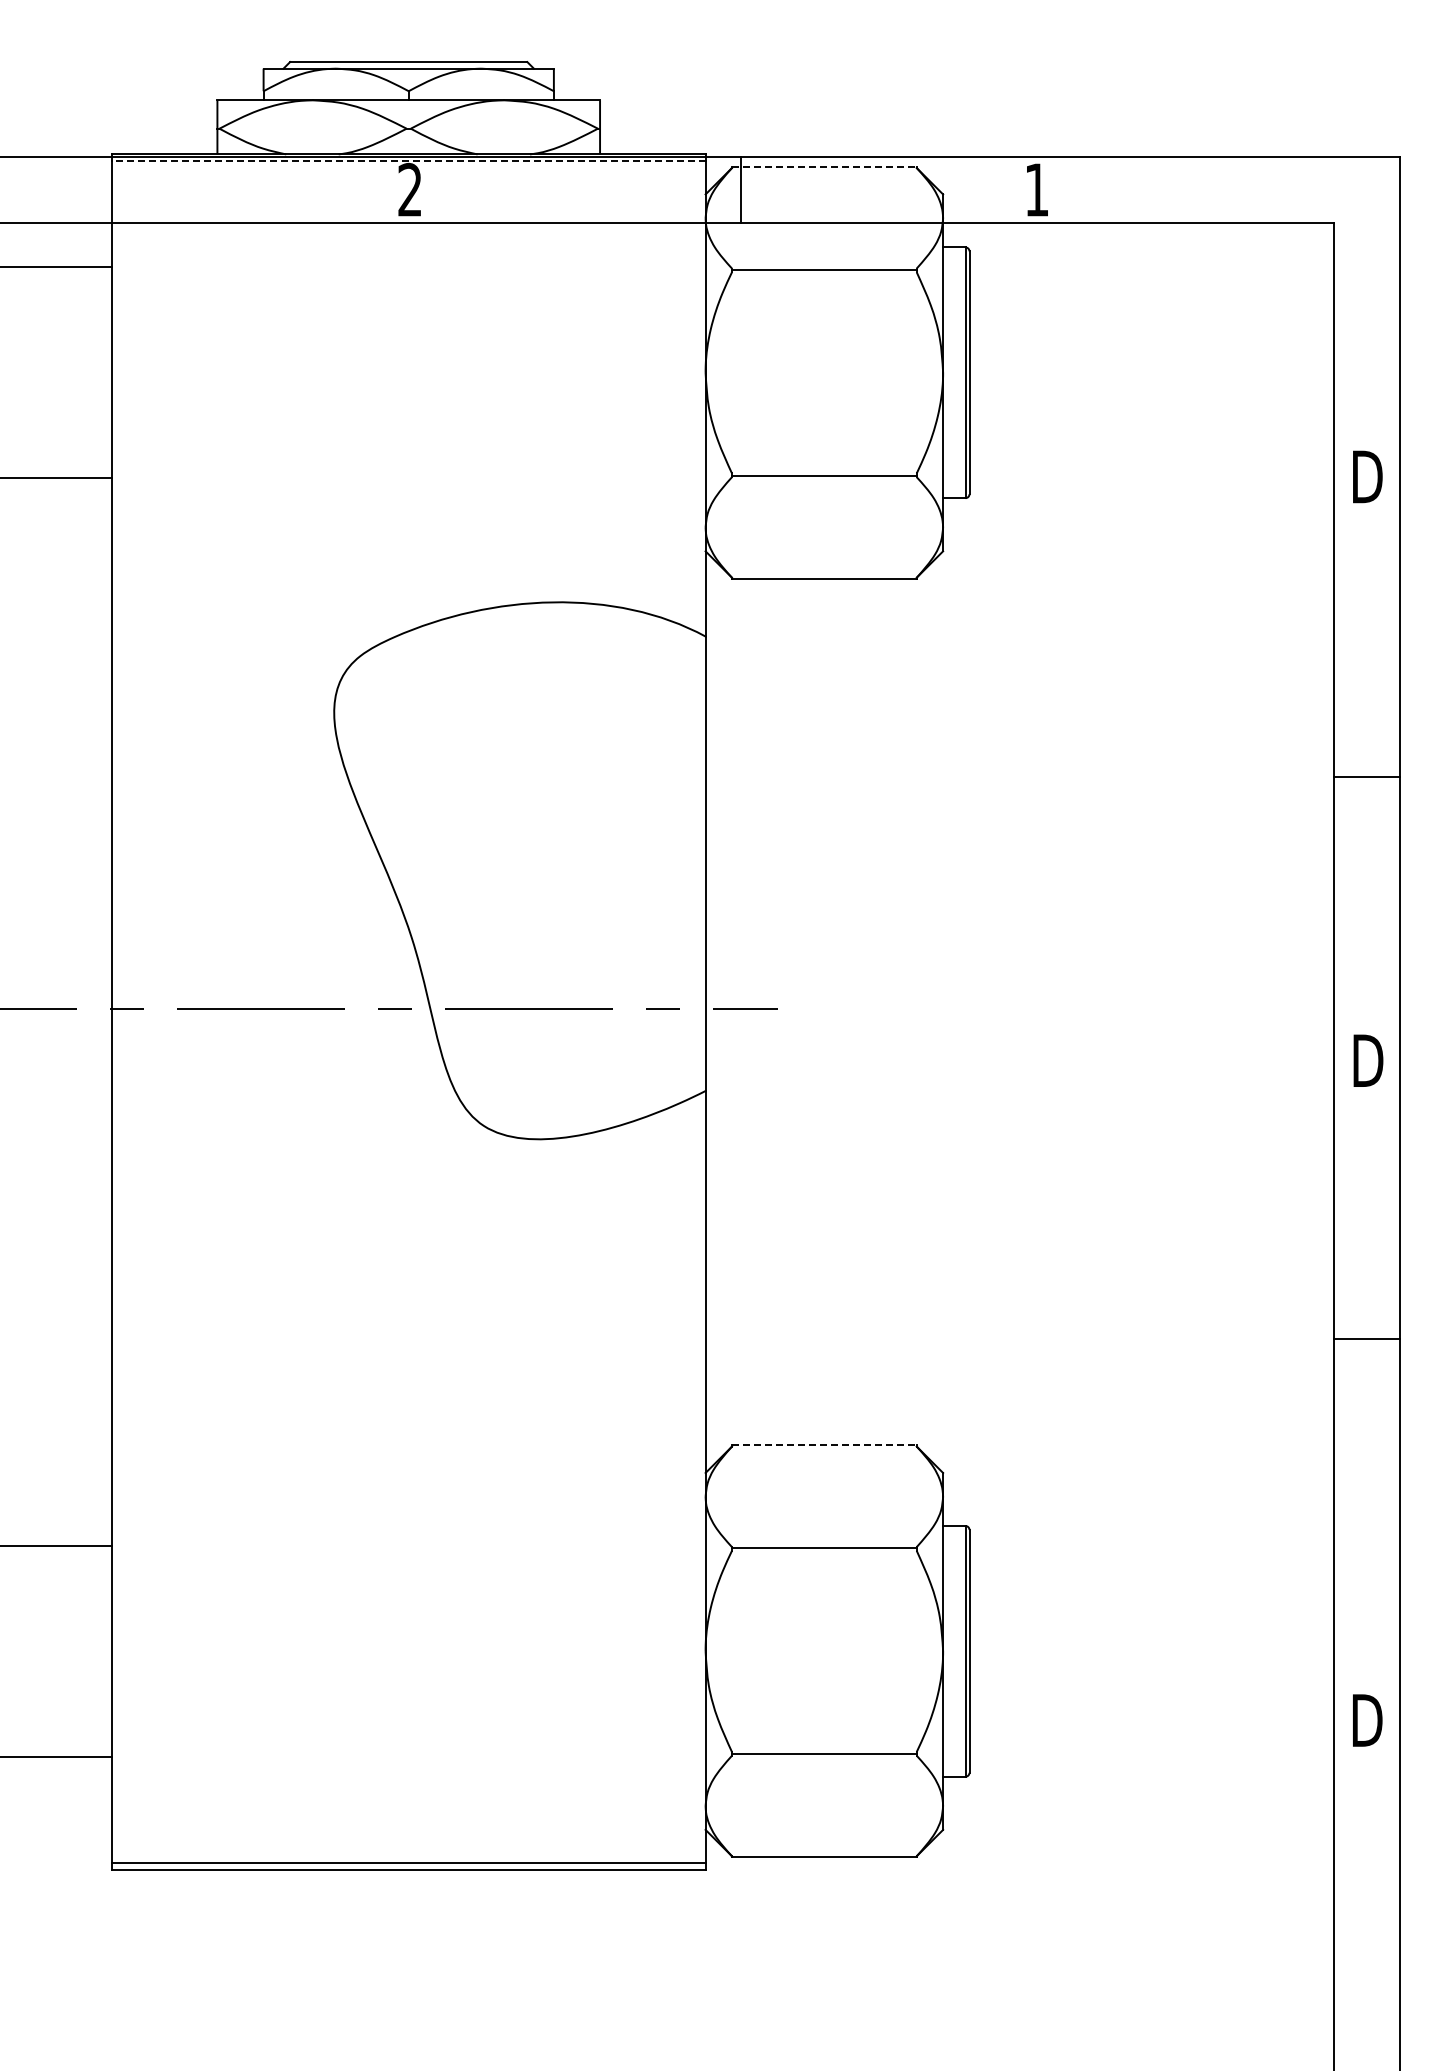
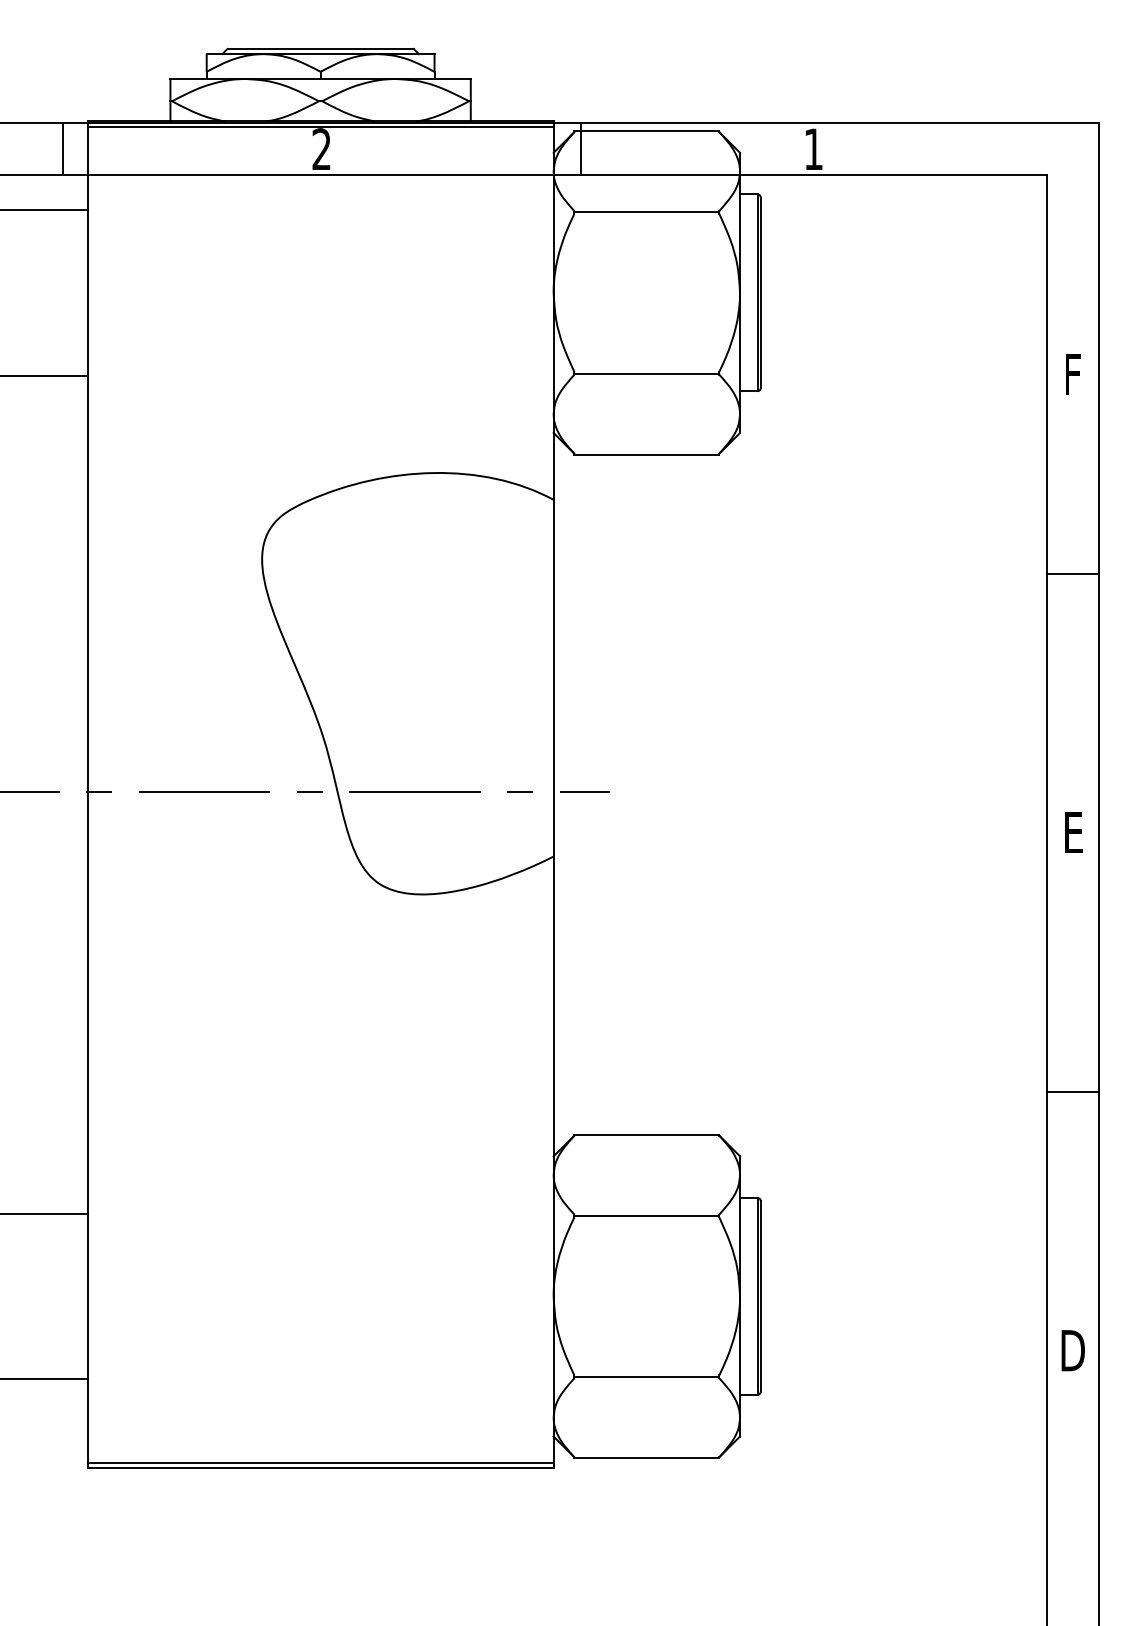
line: (408, 161) -> (320, 126), dashed -> solid
line: (824, 166) -> (646, 130), dashed -> solid
line: (80, 189) -> (62, 148), added
text: (1367, 476) -> (1073, 374), D -> F
line: (1367, 776) -> (1073, 573), moved
text: (1368, 1060) -> (1073, 832), D -> E
line: (1367, 1338) -> (1073, 1091), moved
line: (824, 1445) -> (646, 1134), dashed -> solid

